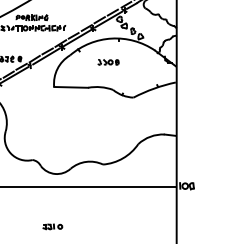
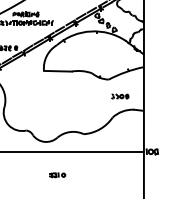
part: (108, 62) -> (120, 96), moved
part: (52, 226) -> (57, 174), moved

